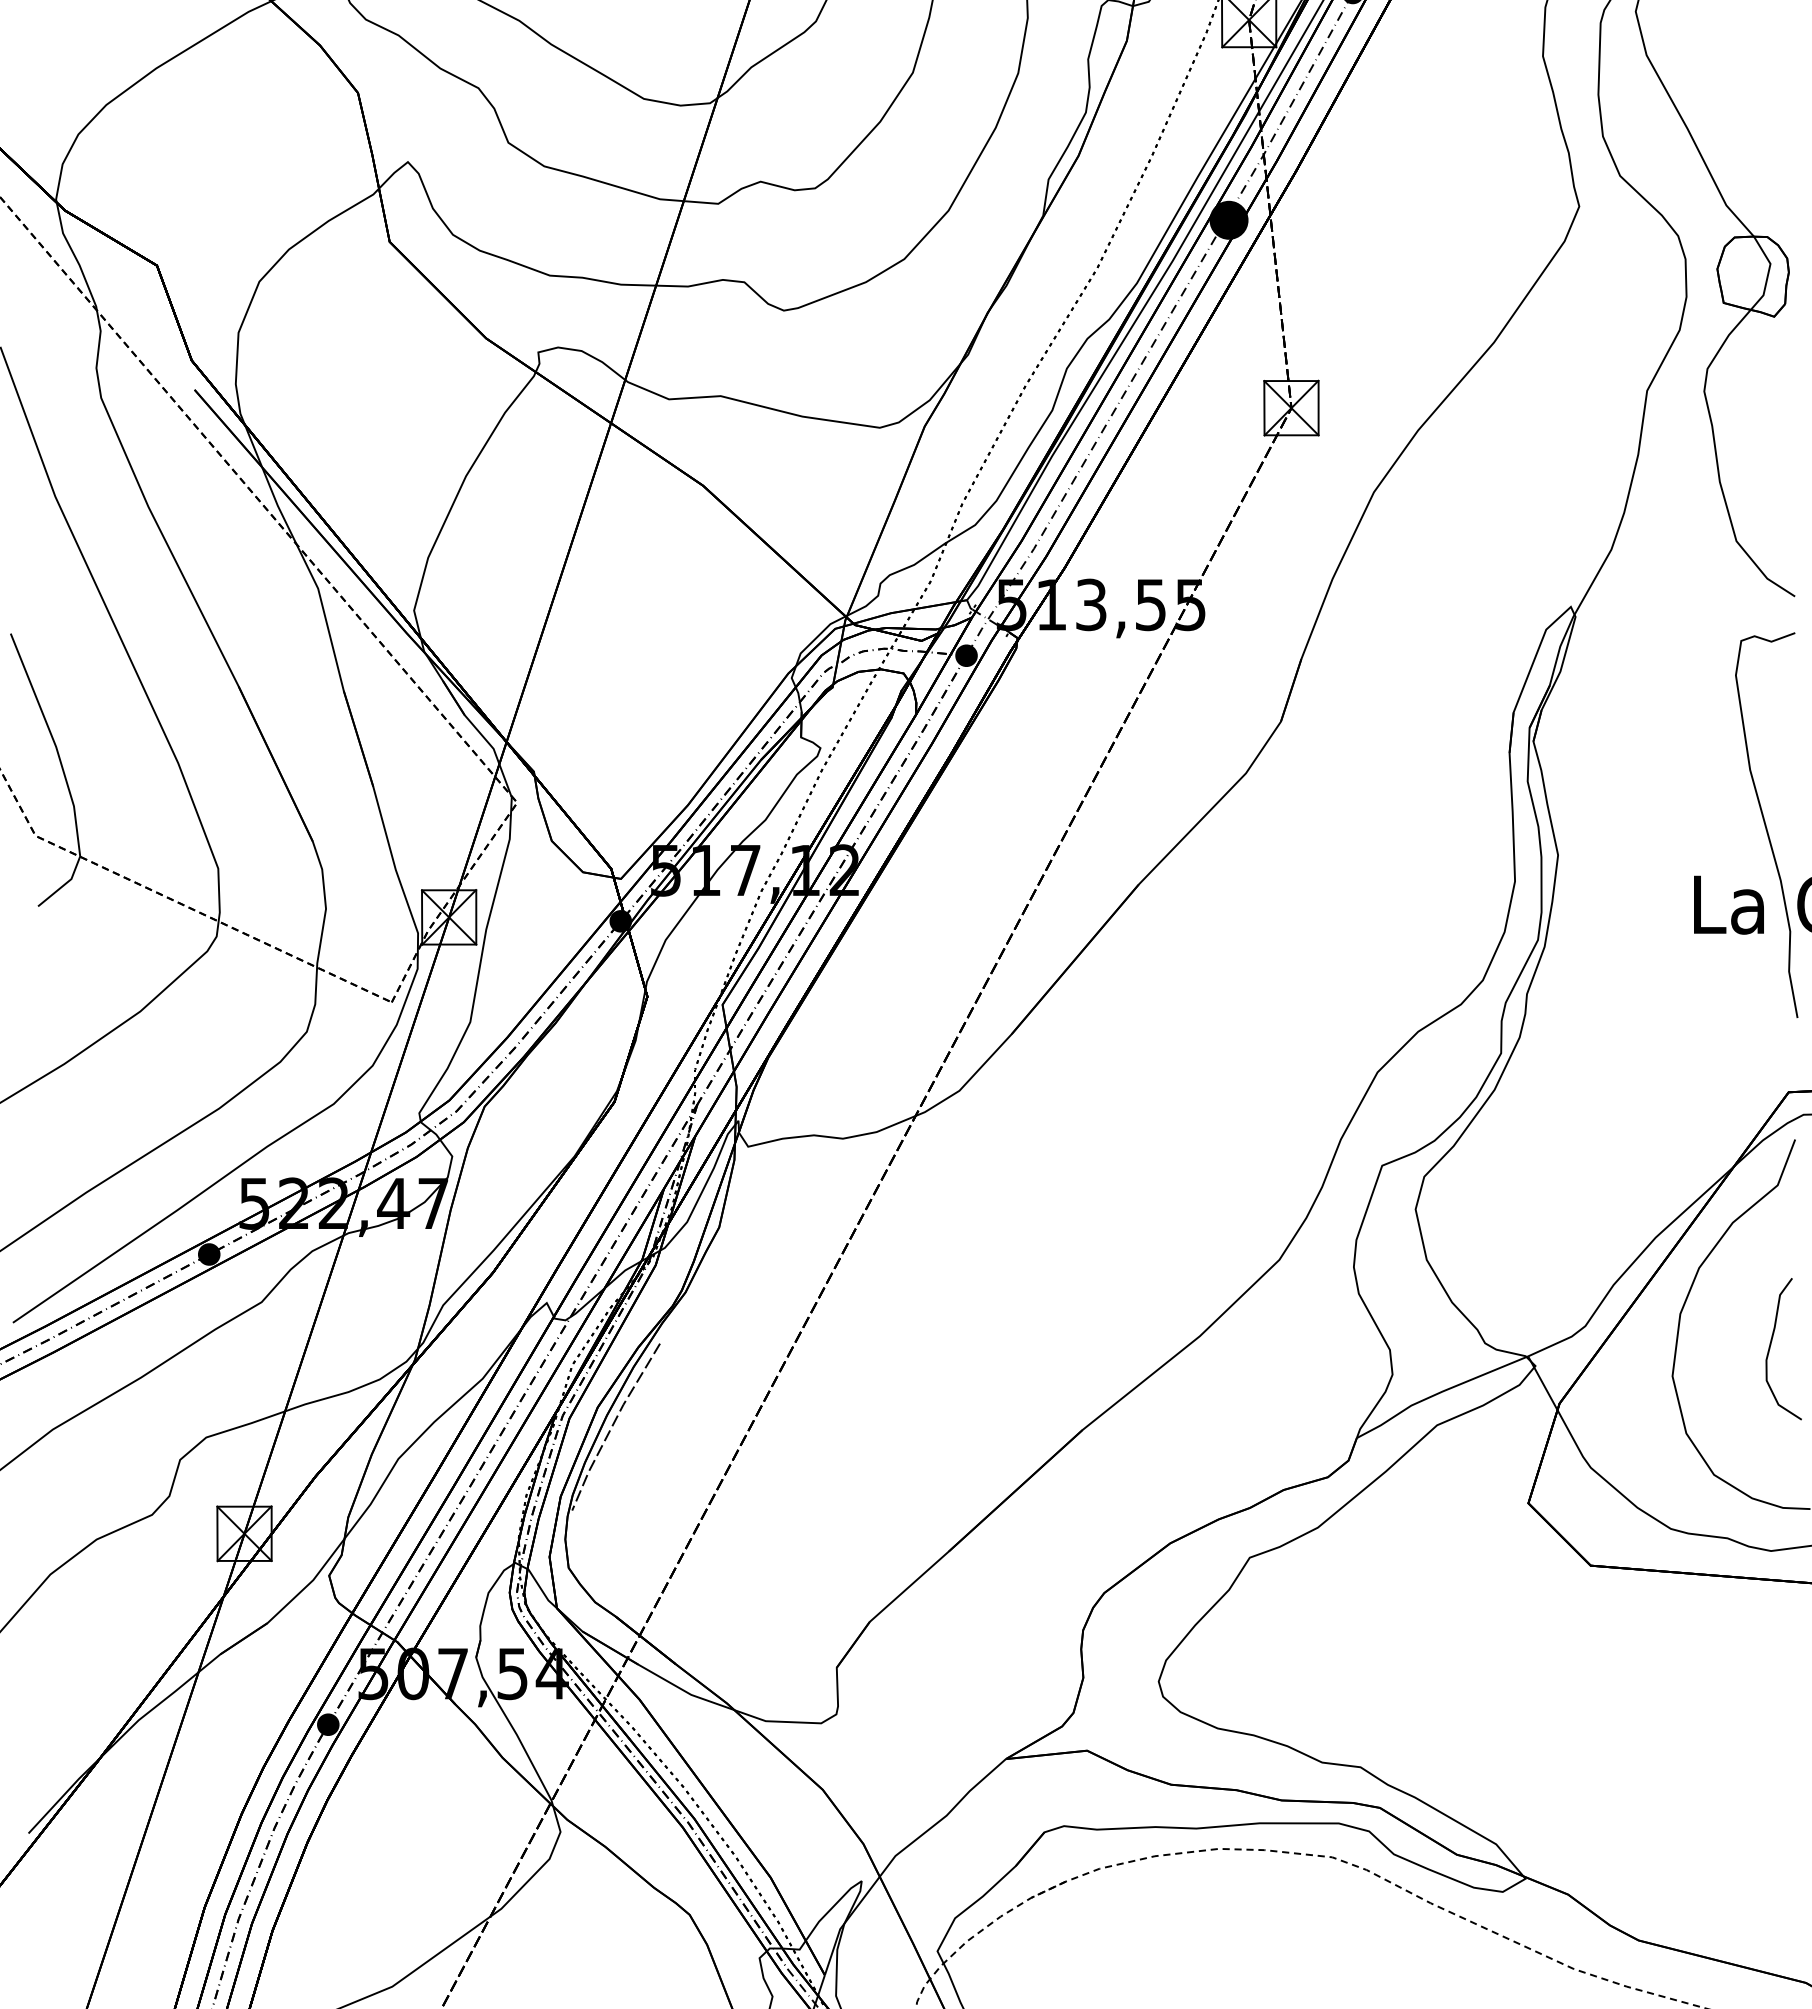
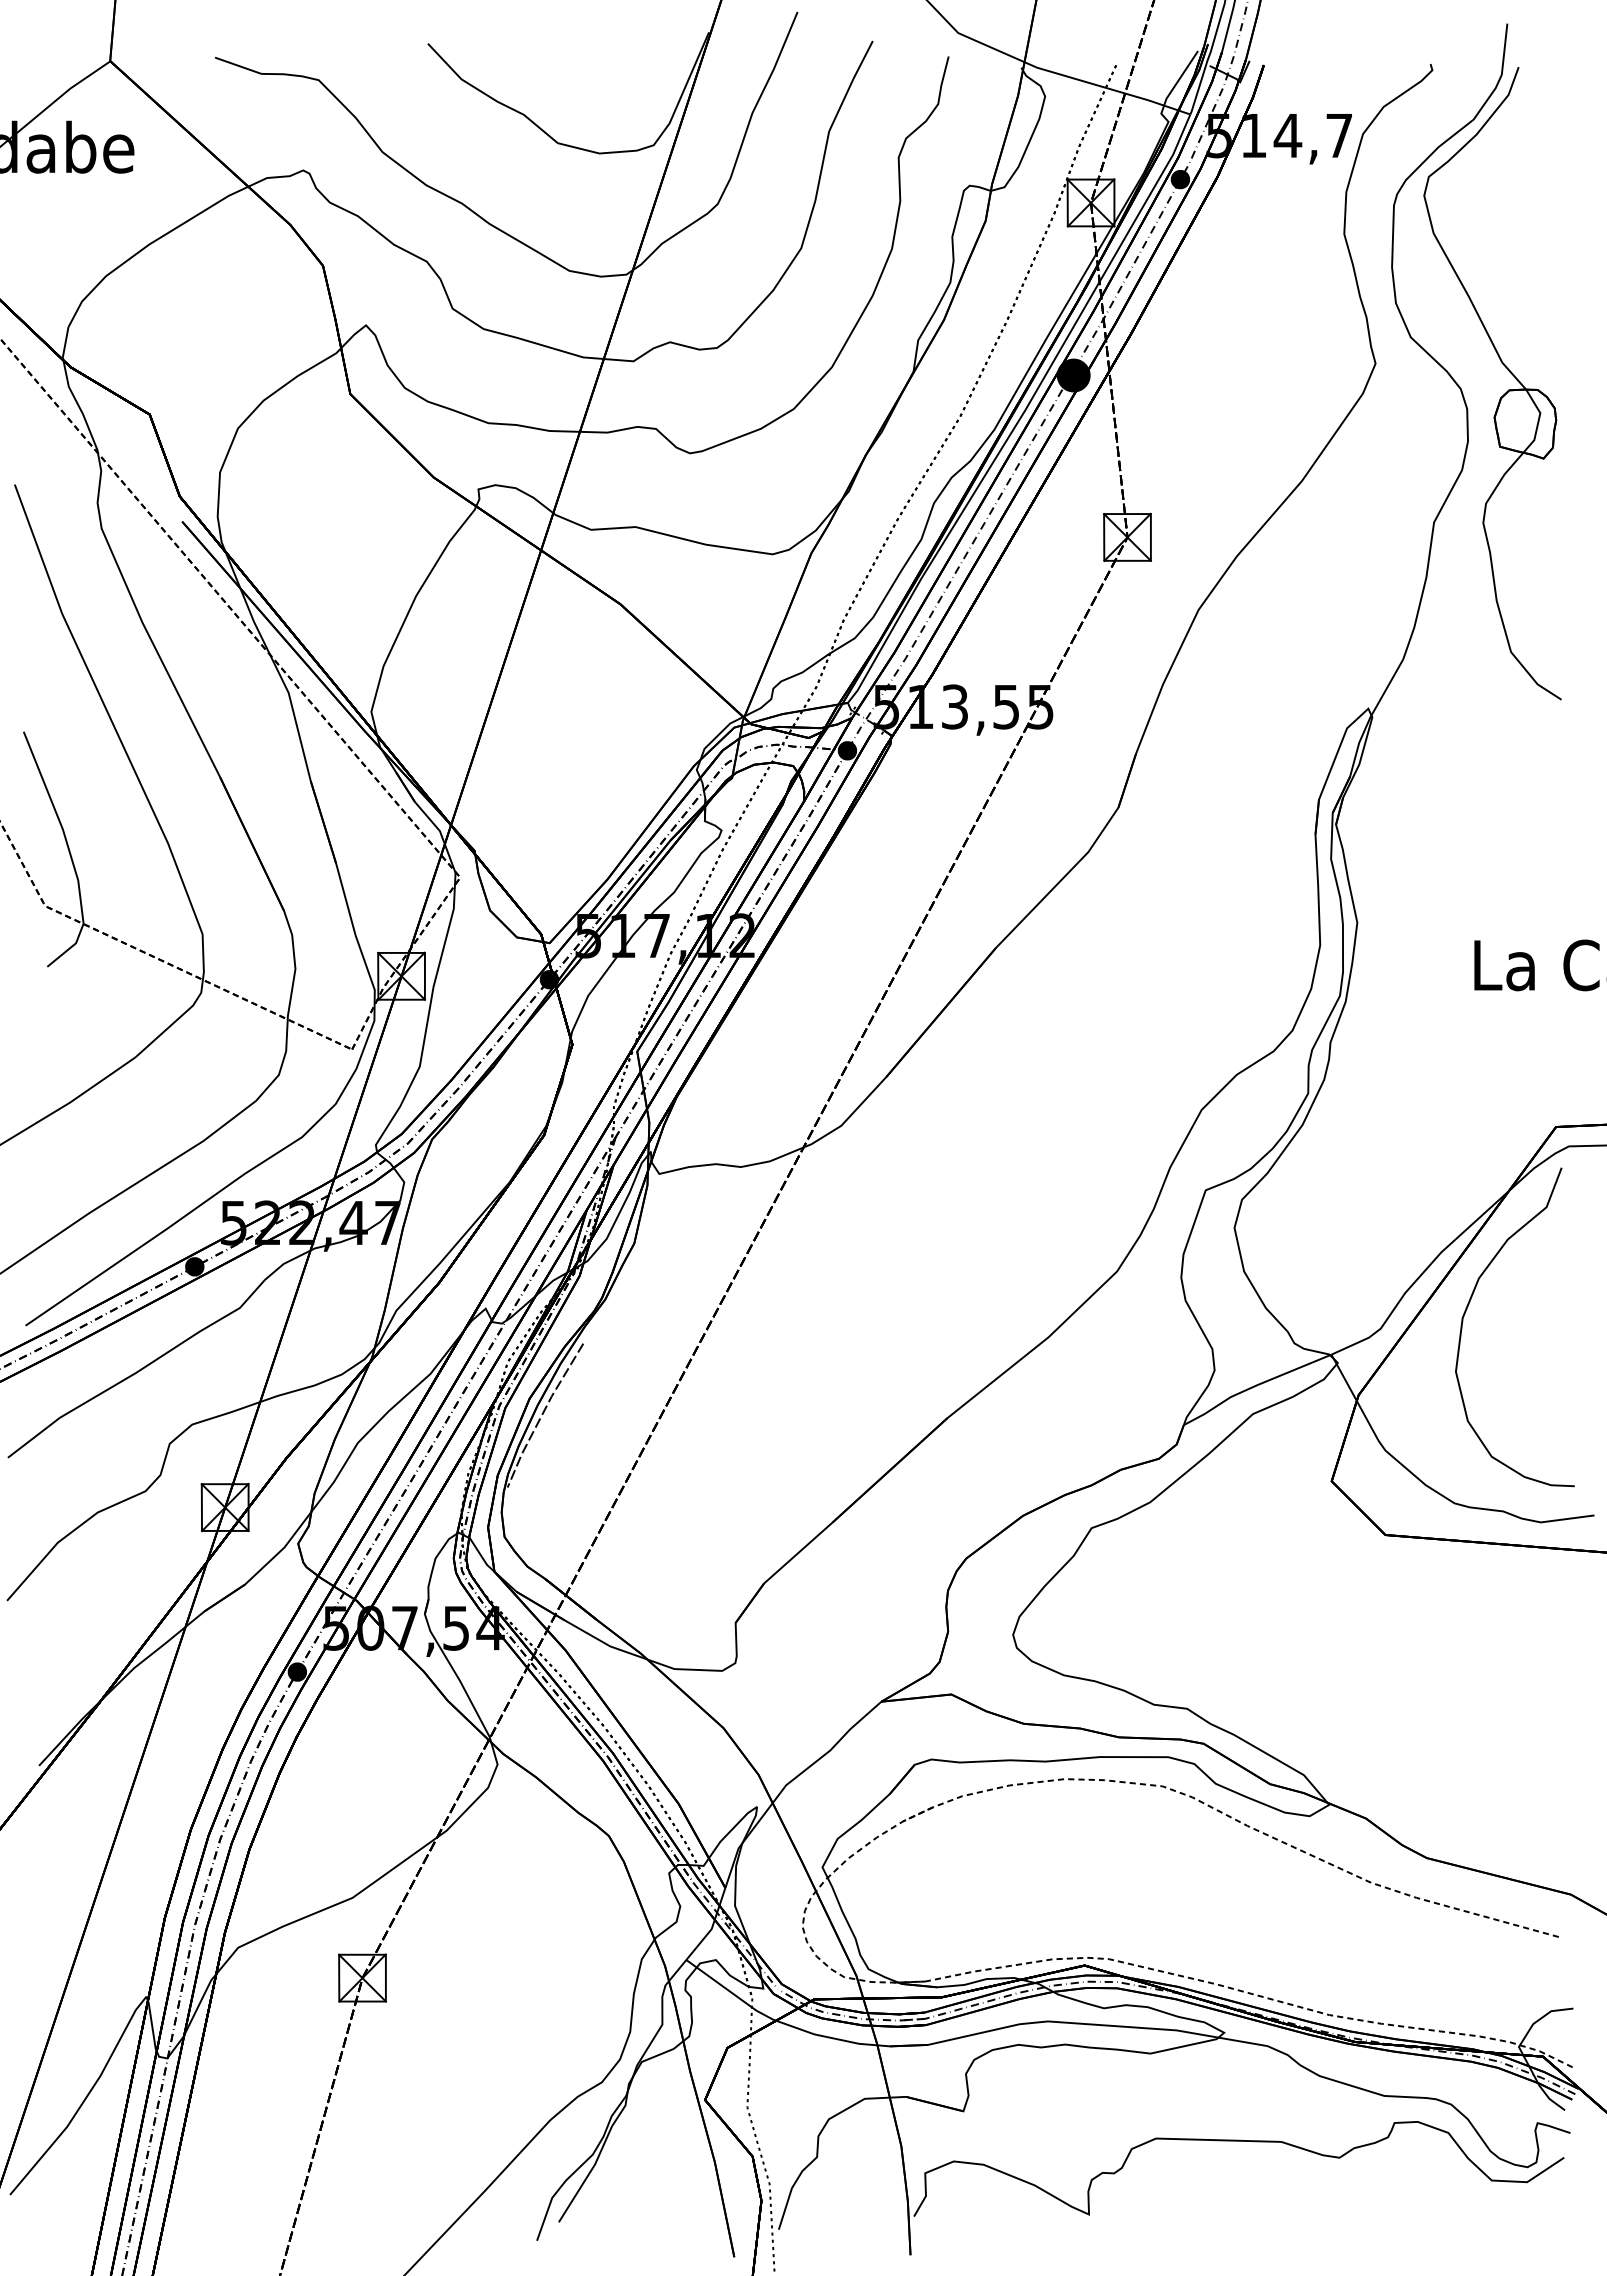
curve: (1766, 824) -> (1536, 896), removed
curve: (1771, 1344) -> (1541, 1344), removed

